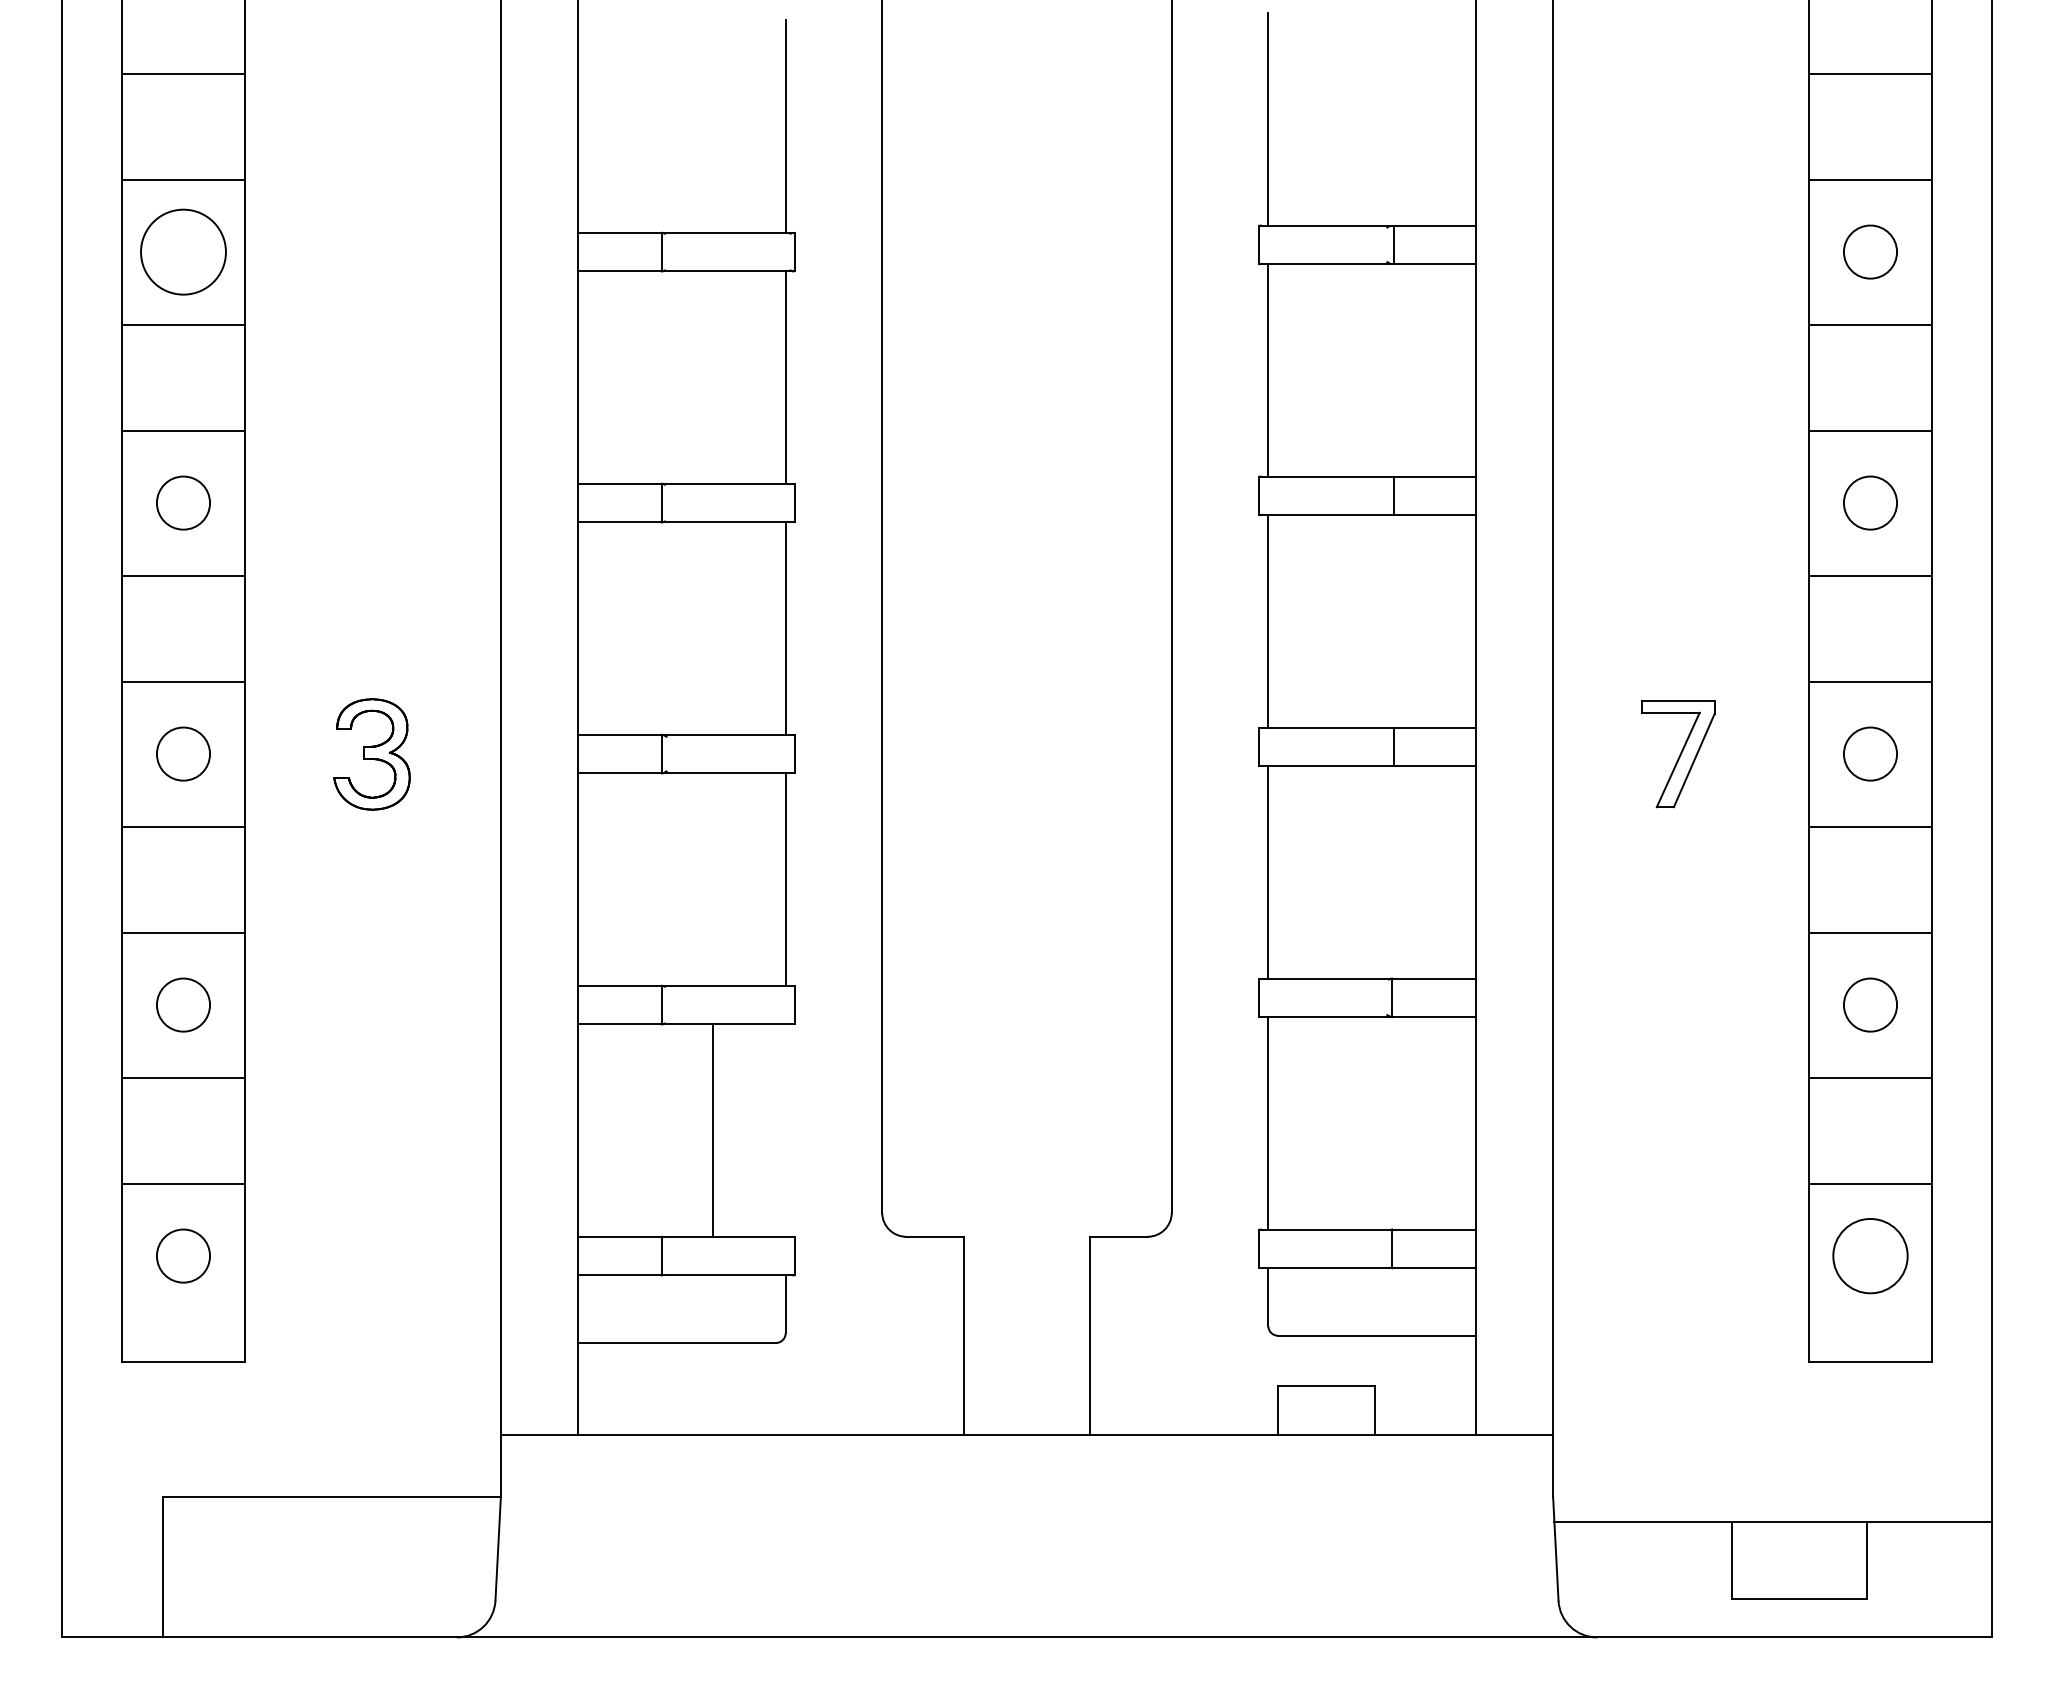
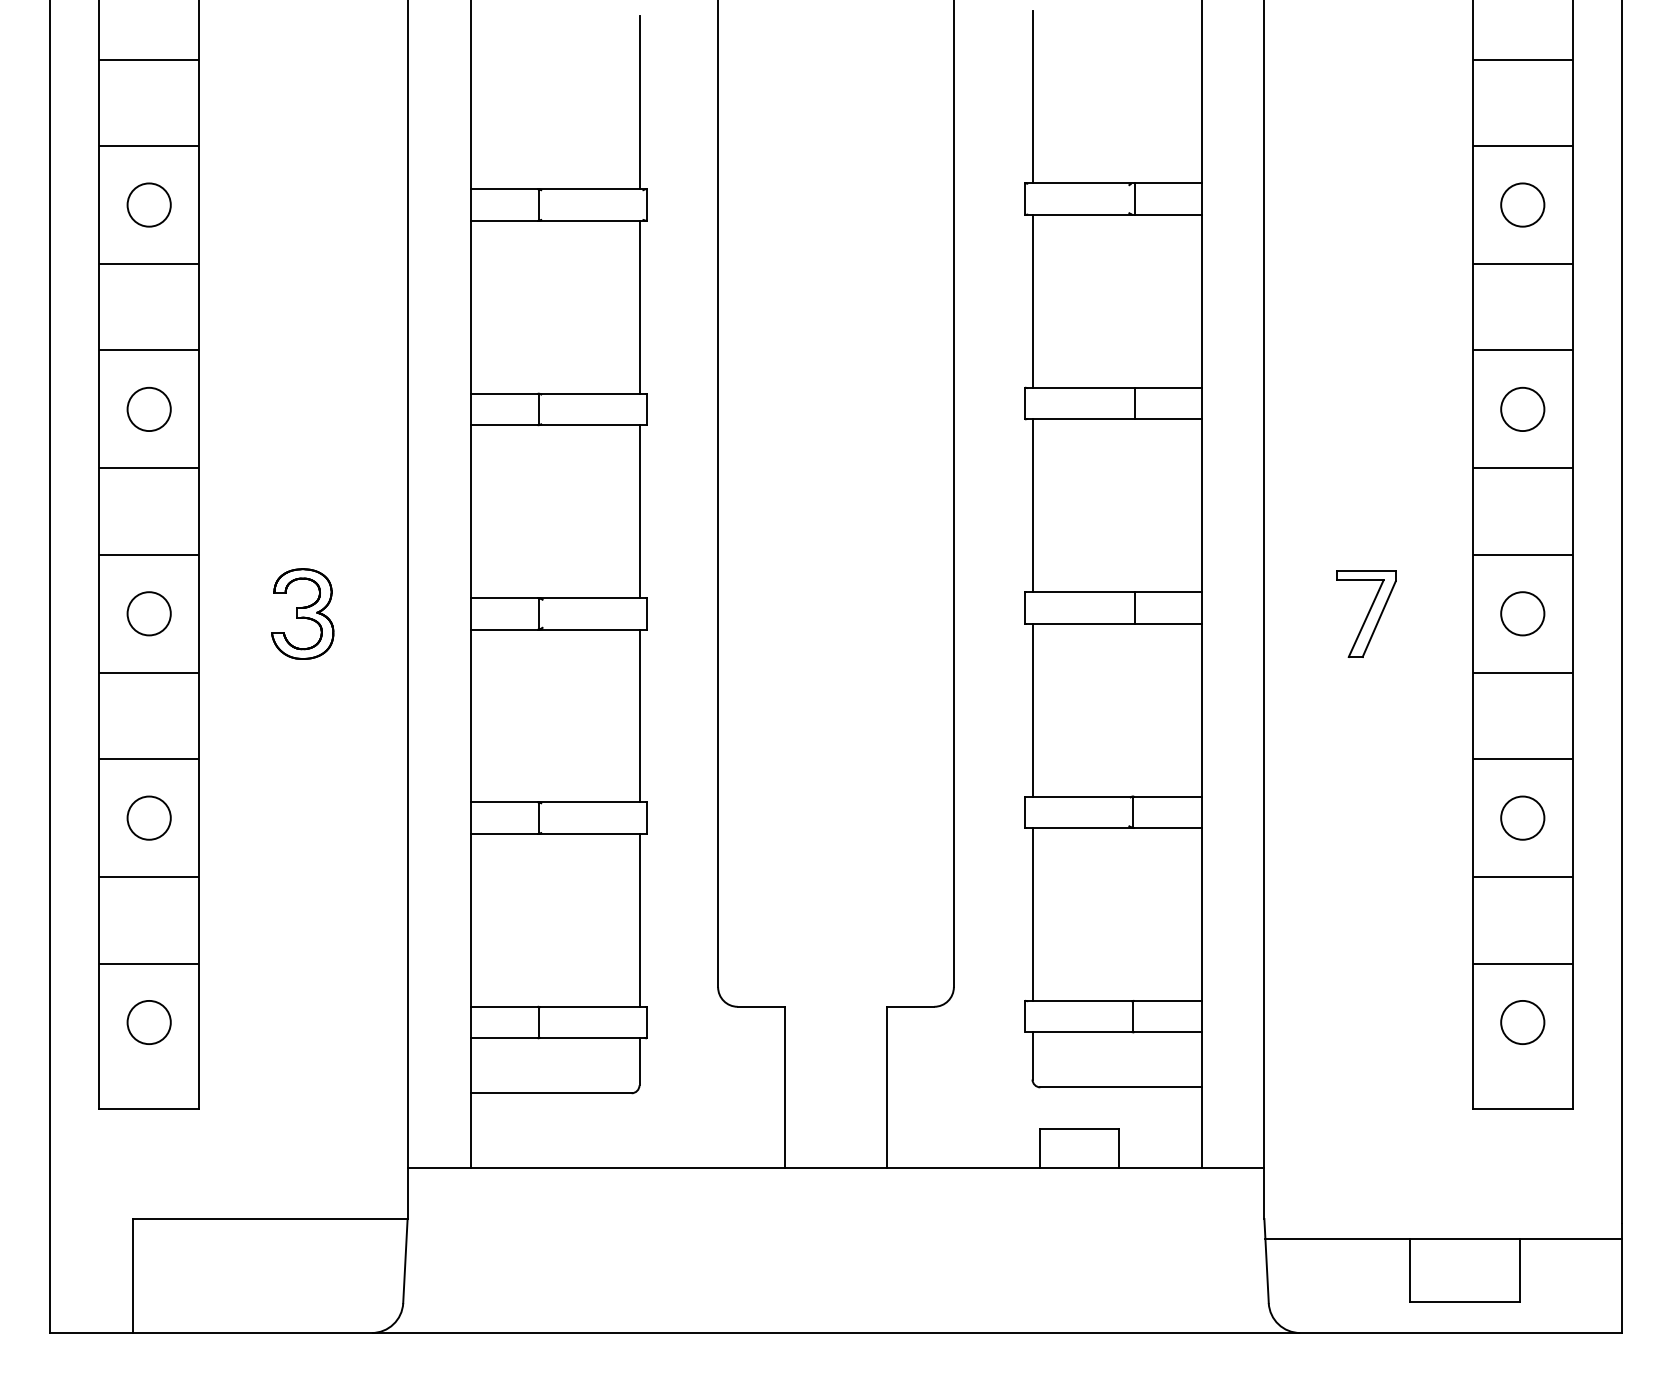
circle: (183, 251) -> (149, 204), size x0.62
line: (712, 1130) -> (639, 920), moved
circle: (1870, 1255) -> (1522, 1022), size x0.71

